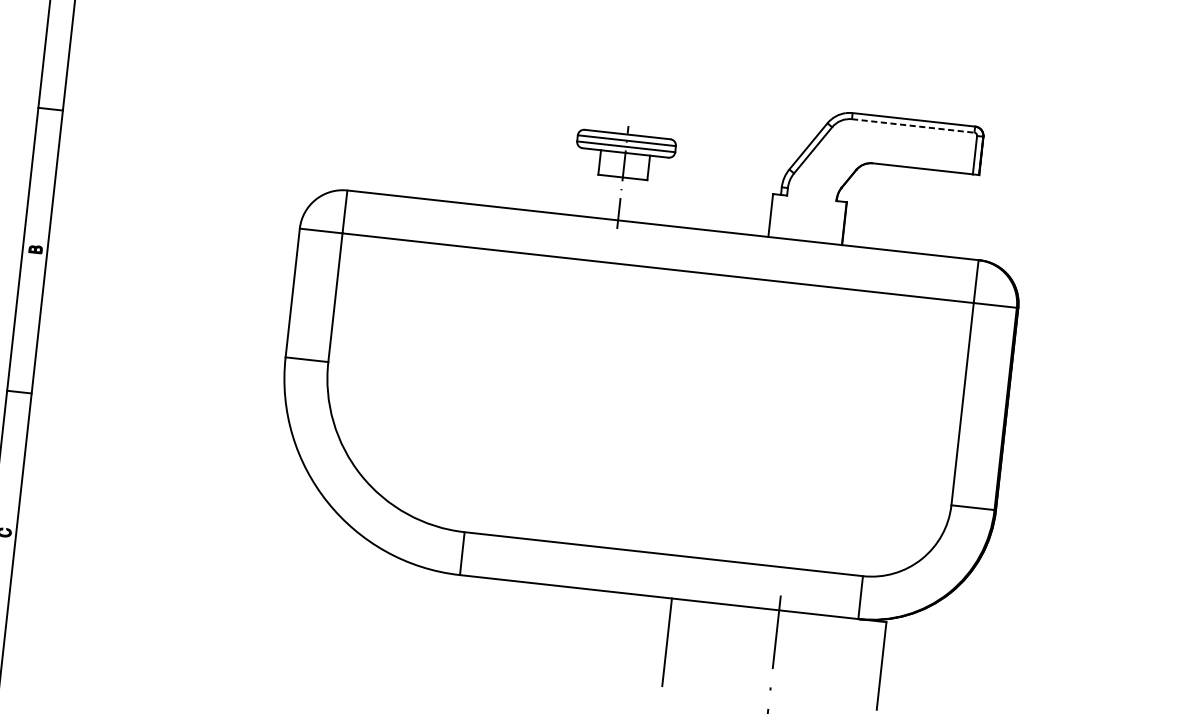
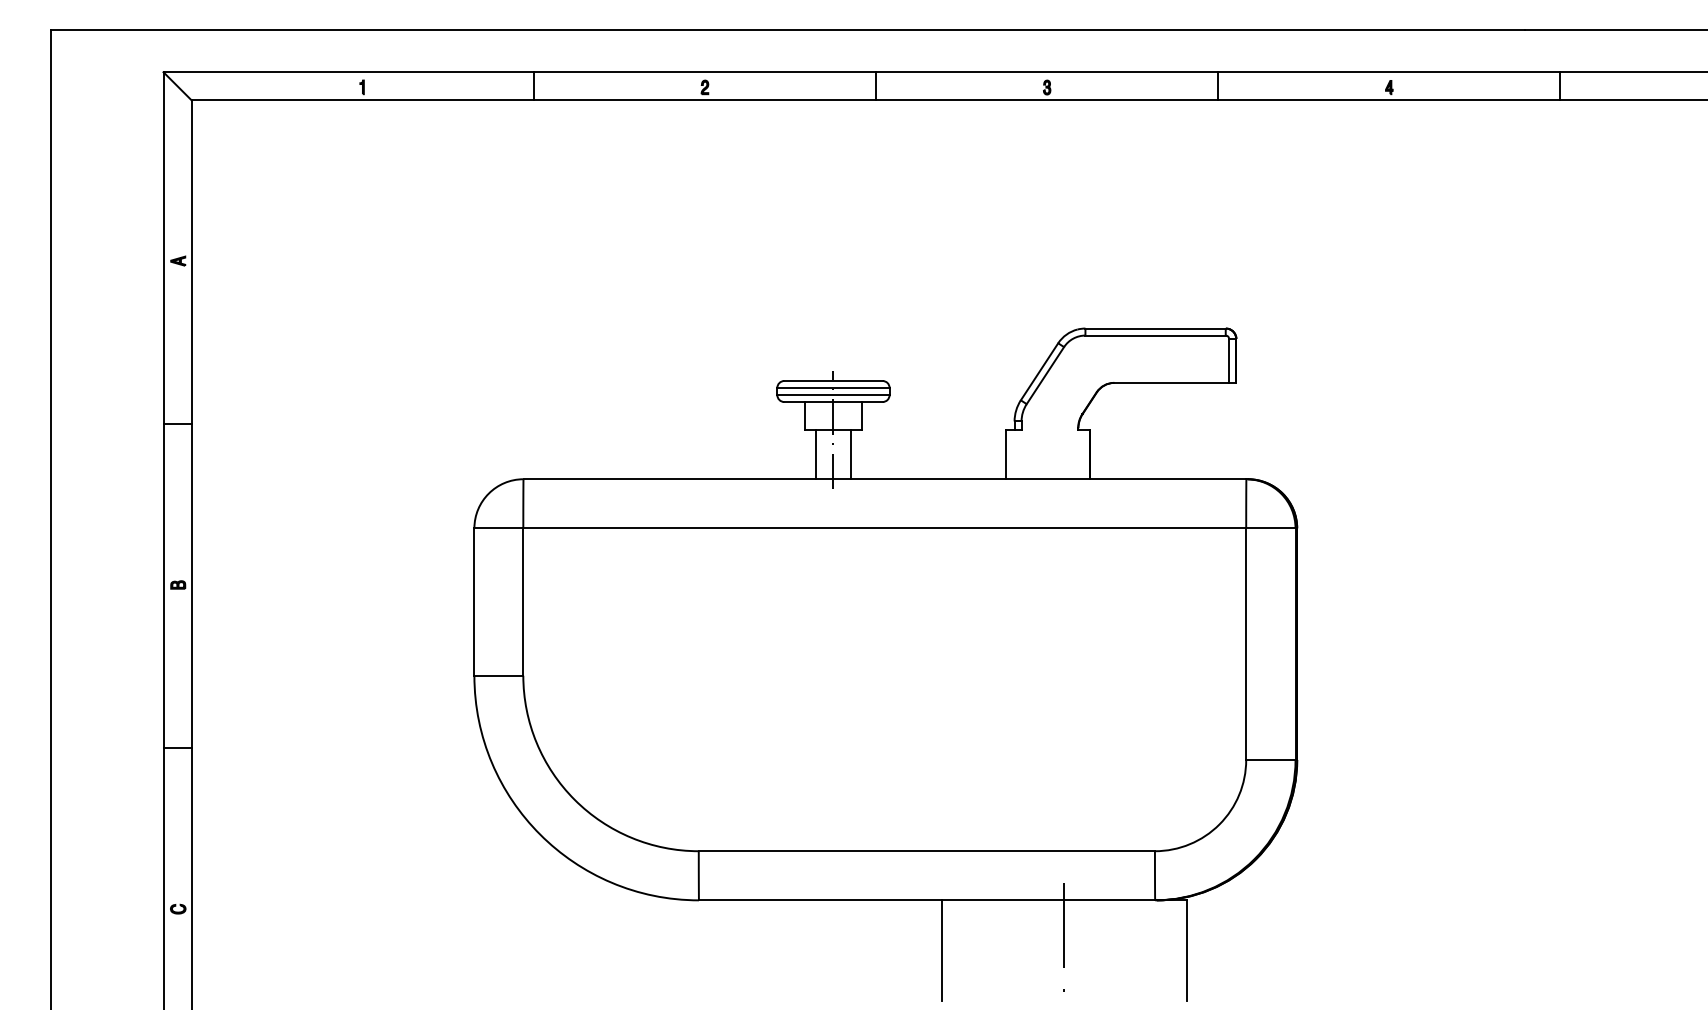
line: (914, 125) -> (1156, 335), dashed -> solid
line: (604, 197) -> (815, 454), added
line: (636, 200) -> (851, 454), added

